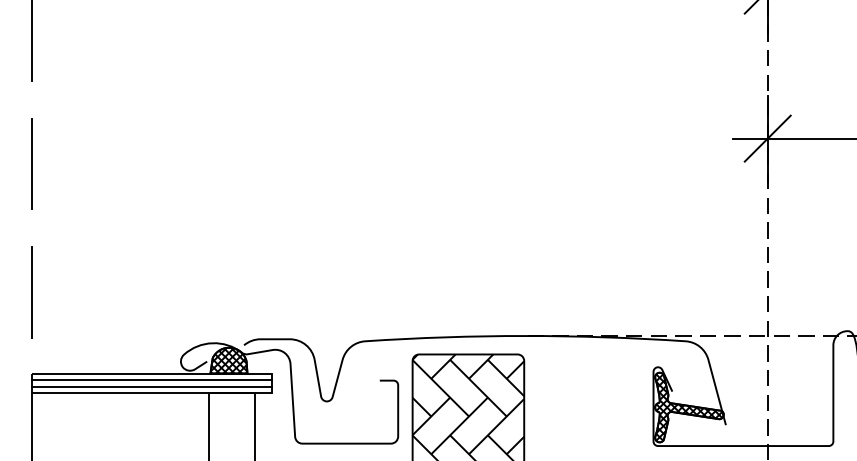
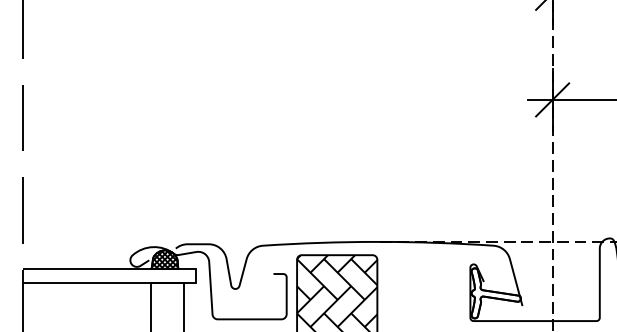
line: (152, 380) -> (109, 273), removed
line: (152, 386) -> (109, 278), removed
hatch: (689, 407) -> (496, 293), removed

